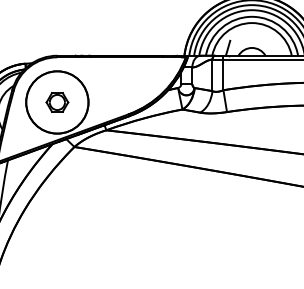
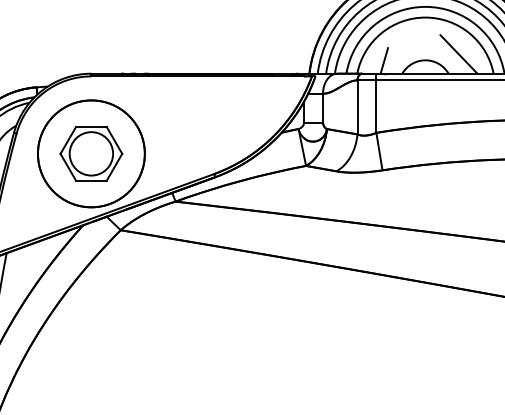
line: (271, 44) -> (458, 54), added
part: (57, 102) -> (91, 153), size x1.67

